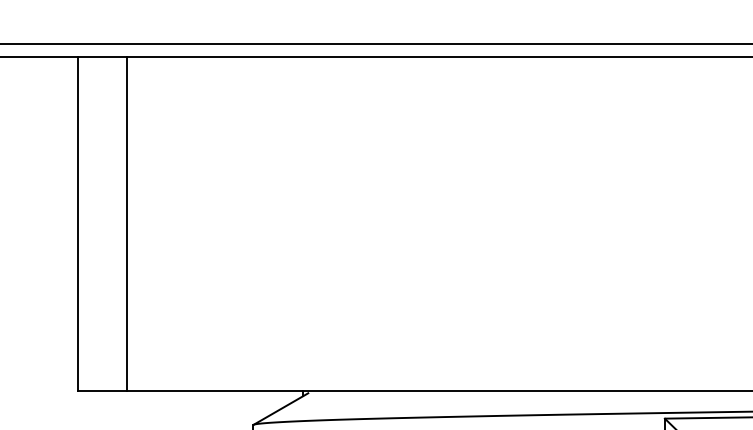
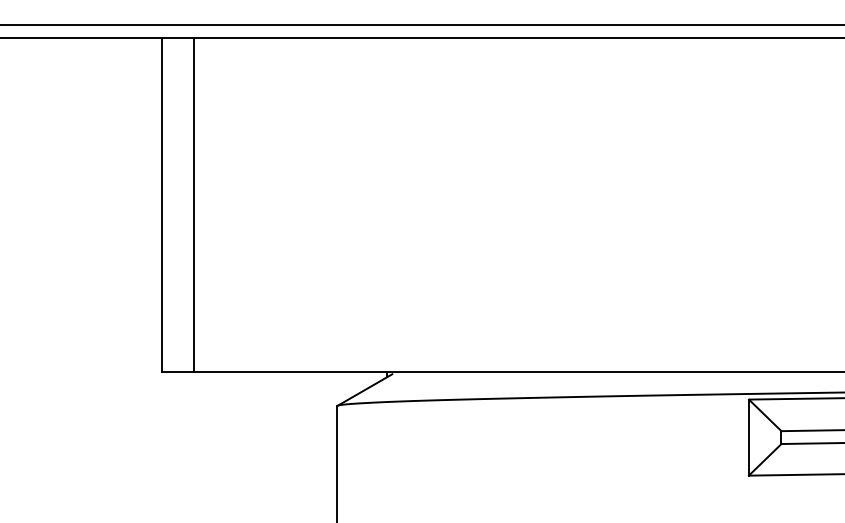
line: (127, 223) -> (194, 204), moved

